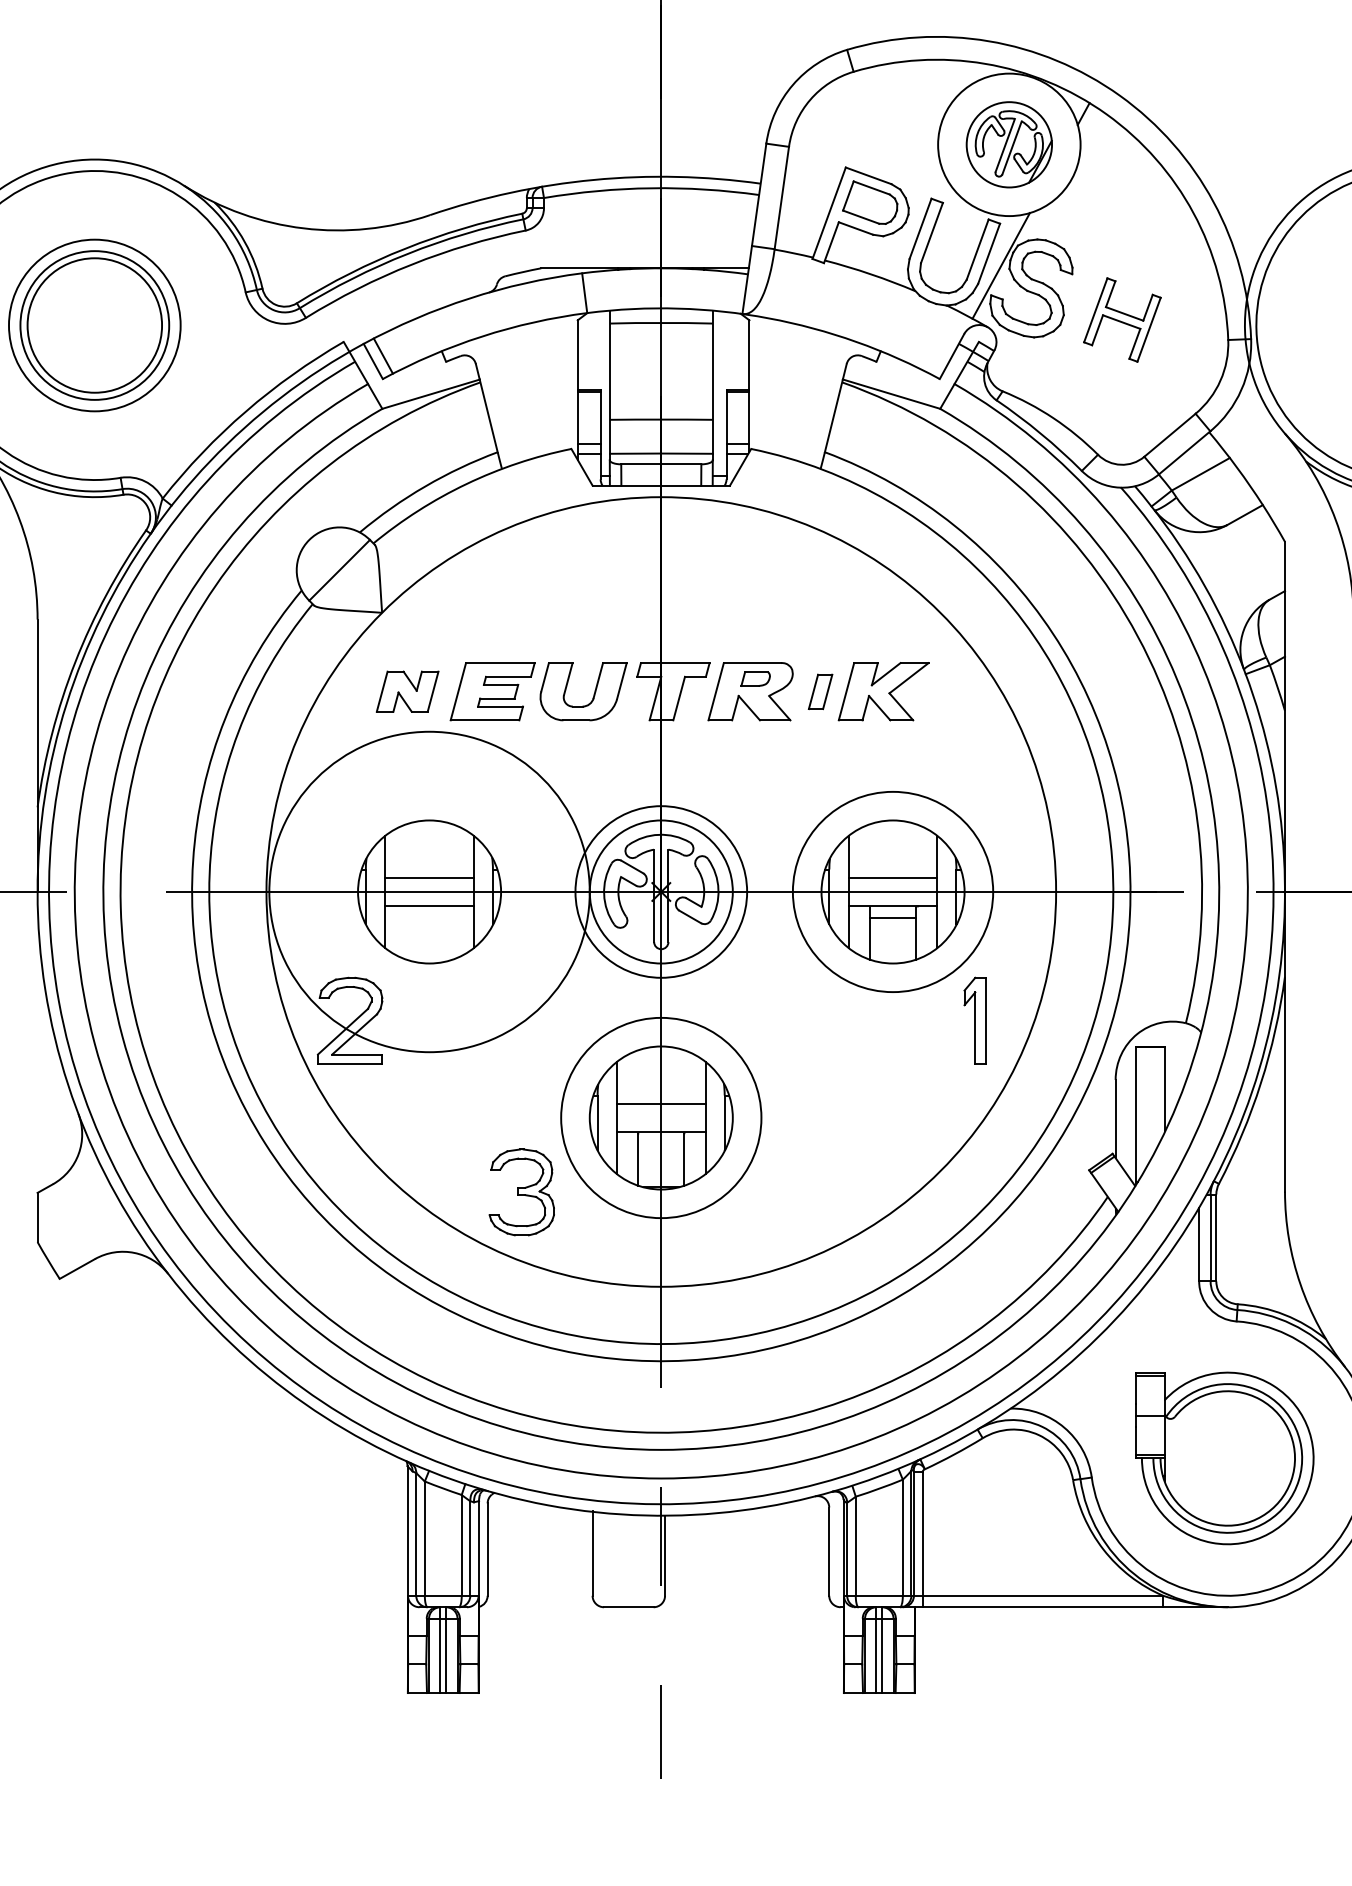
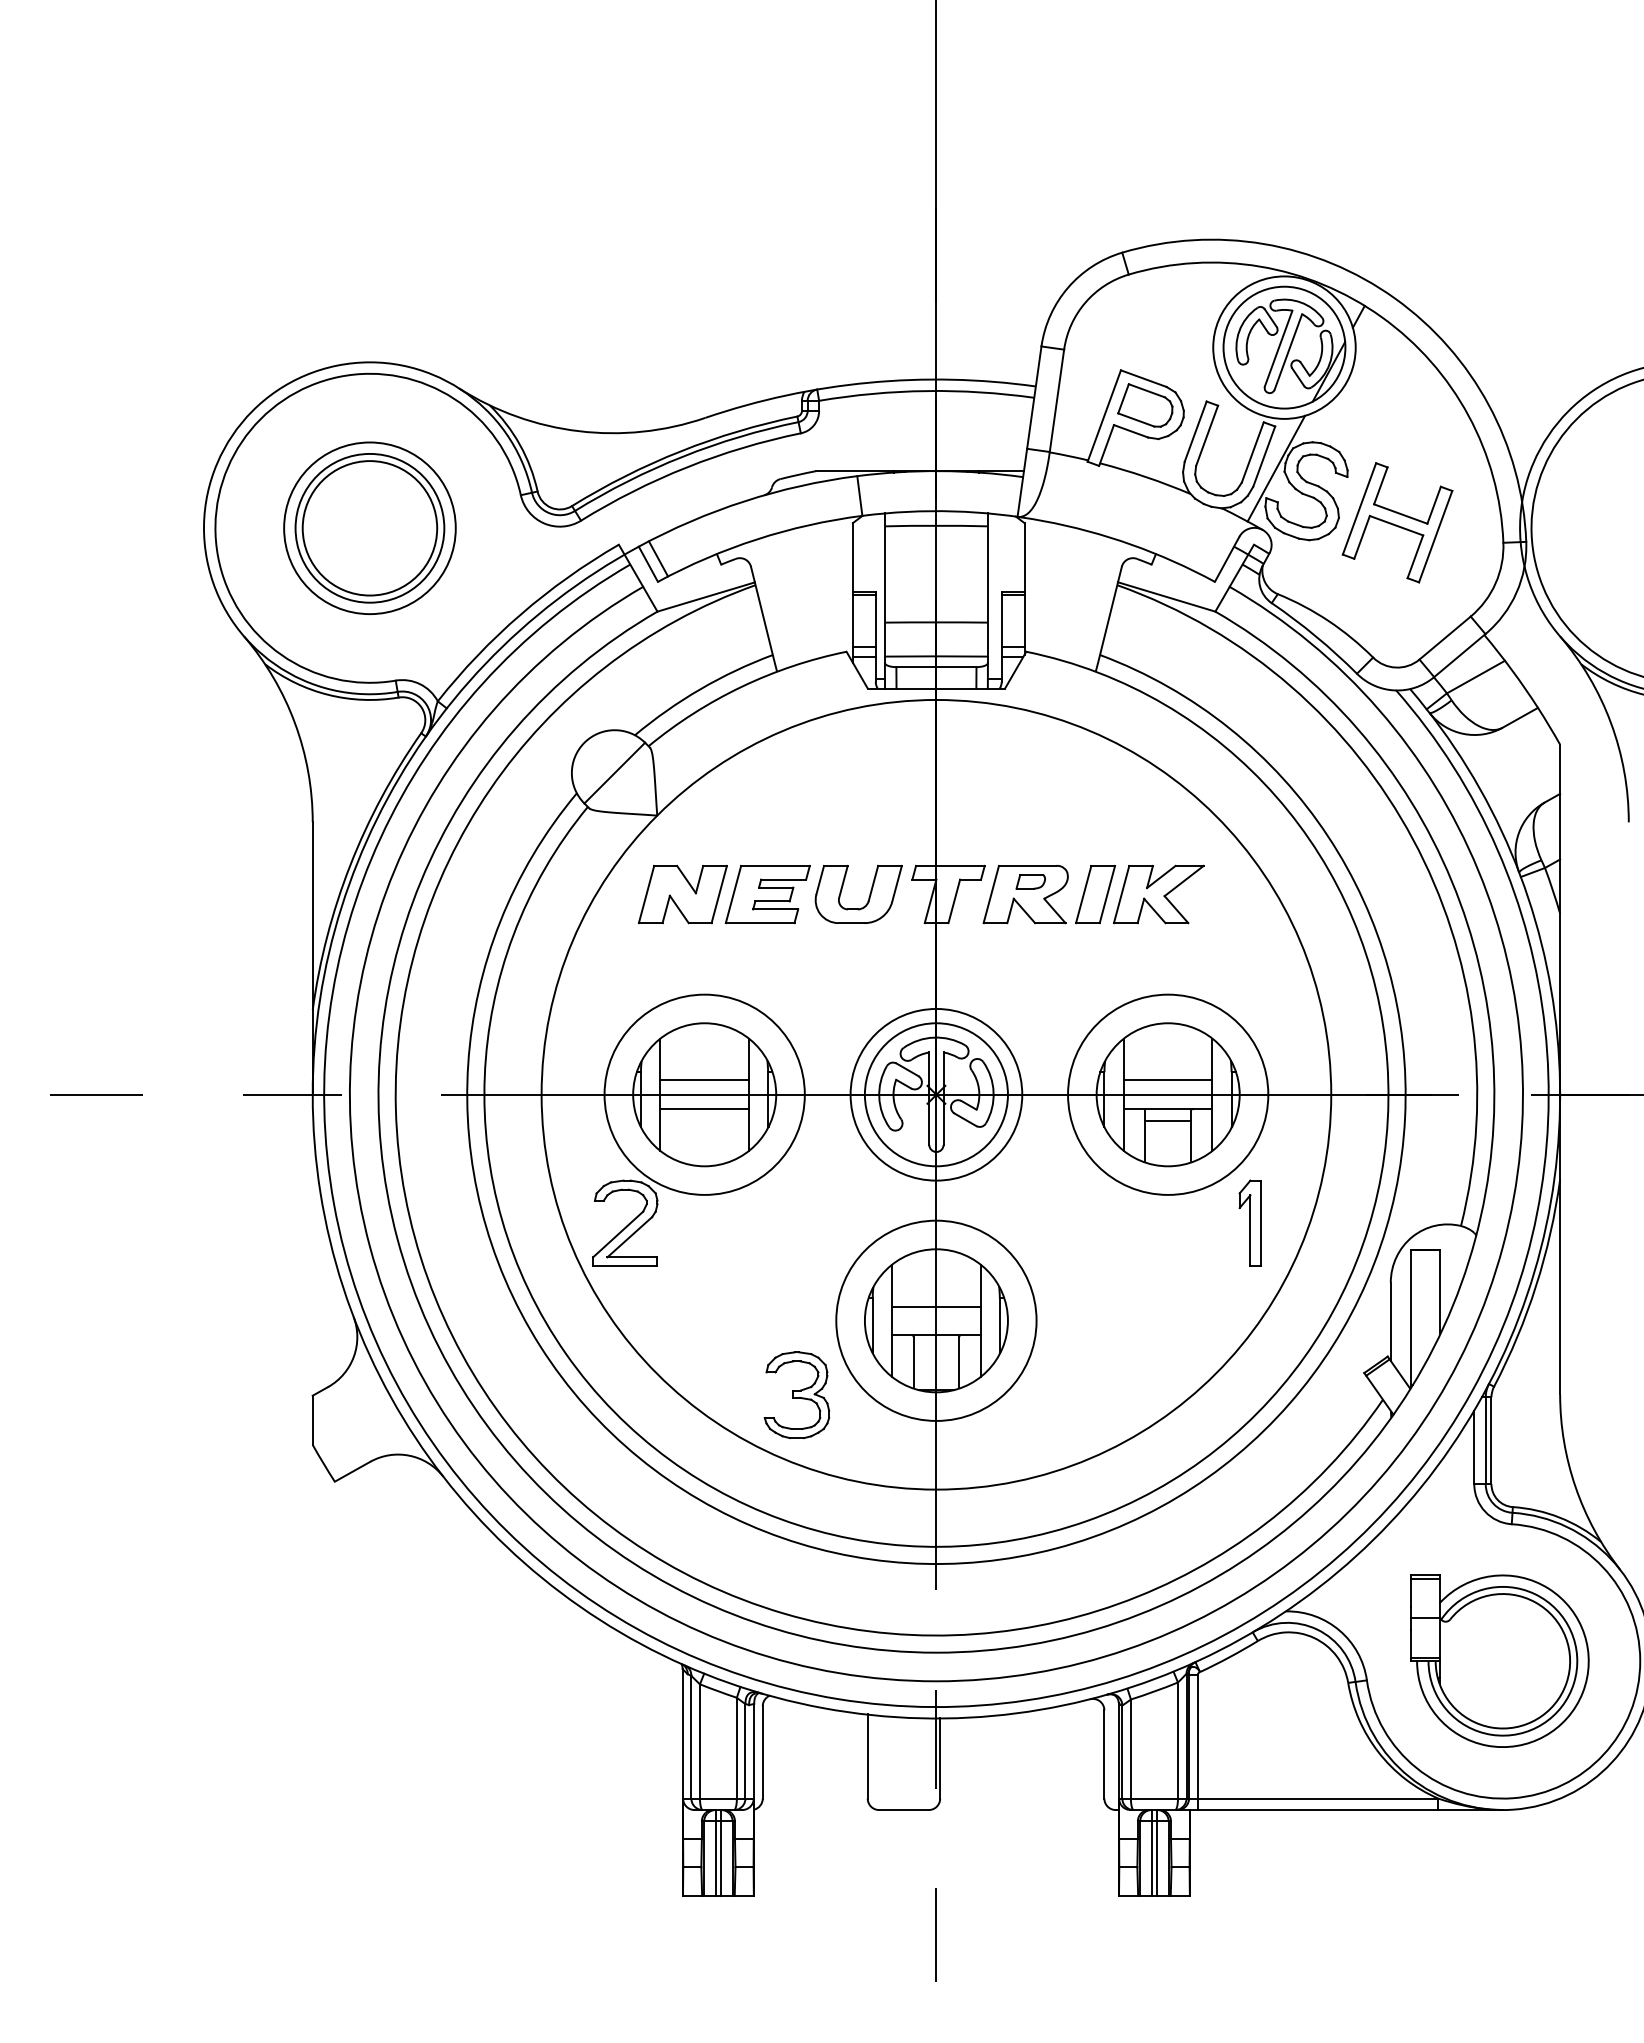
part: (1009, 144) -> (1284, 347), size x1.43
part: (1122, 319) -> (1397, 522), size x1.43
part: (407, 691) -> (682, 894), size x1.43
part: (820, 691) -> (1095, 894), size x1.67
circle: (429, 891) -> (704, 1094), size x0.62

